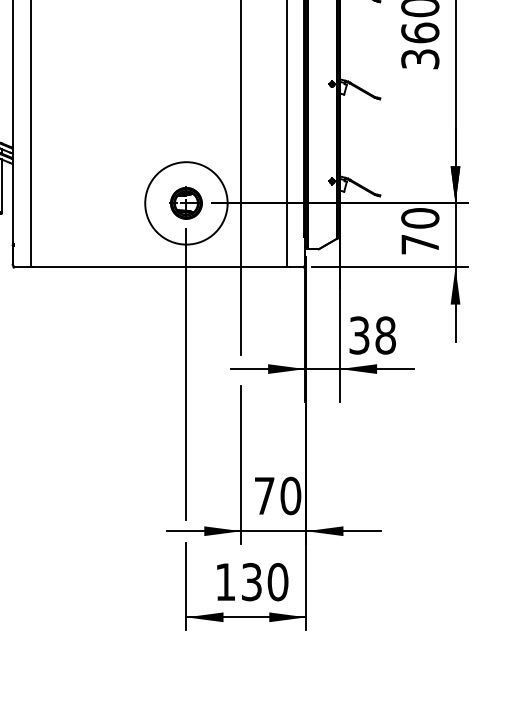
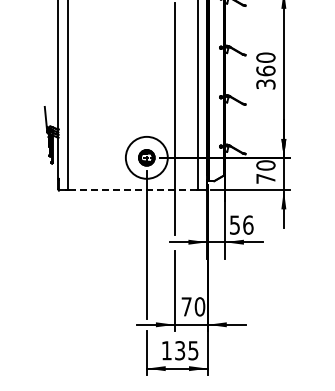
line: (160, 267) -> (133, 190), solid -> dashed
text: (372, 334) -> (241, 224), 38 -> 56
text: (278, 581) -> (193, 350), 130 -> 135

